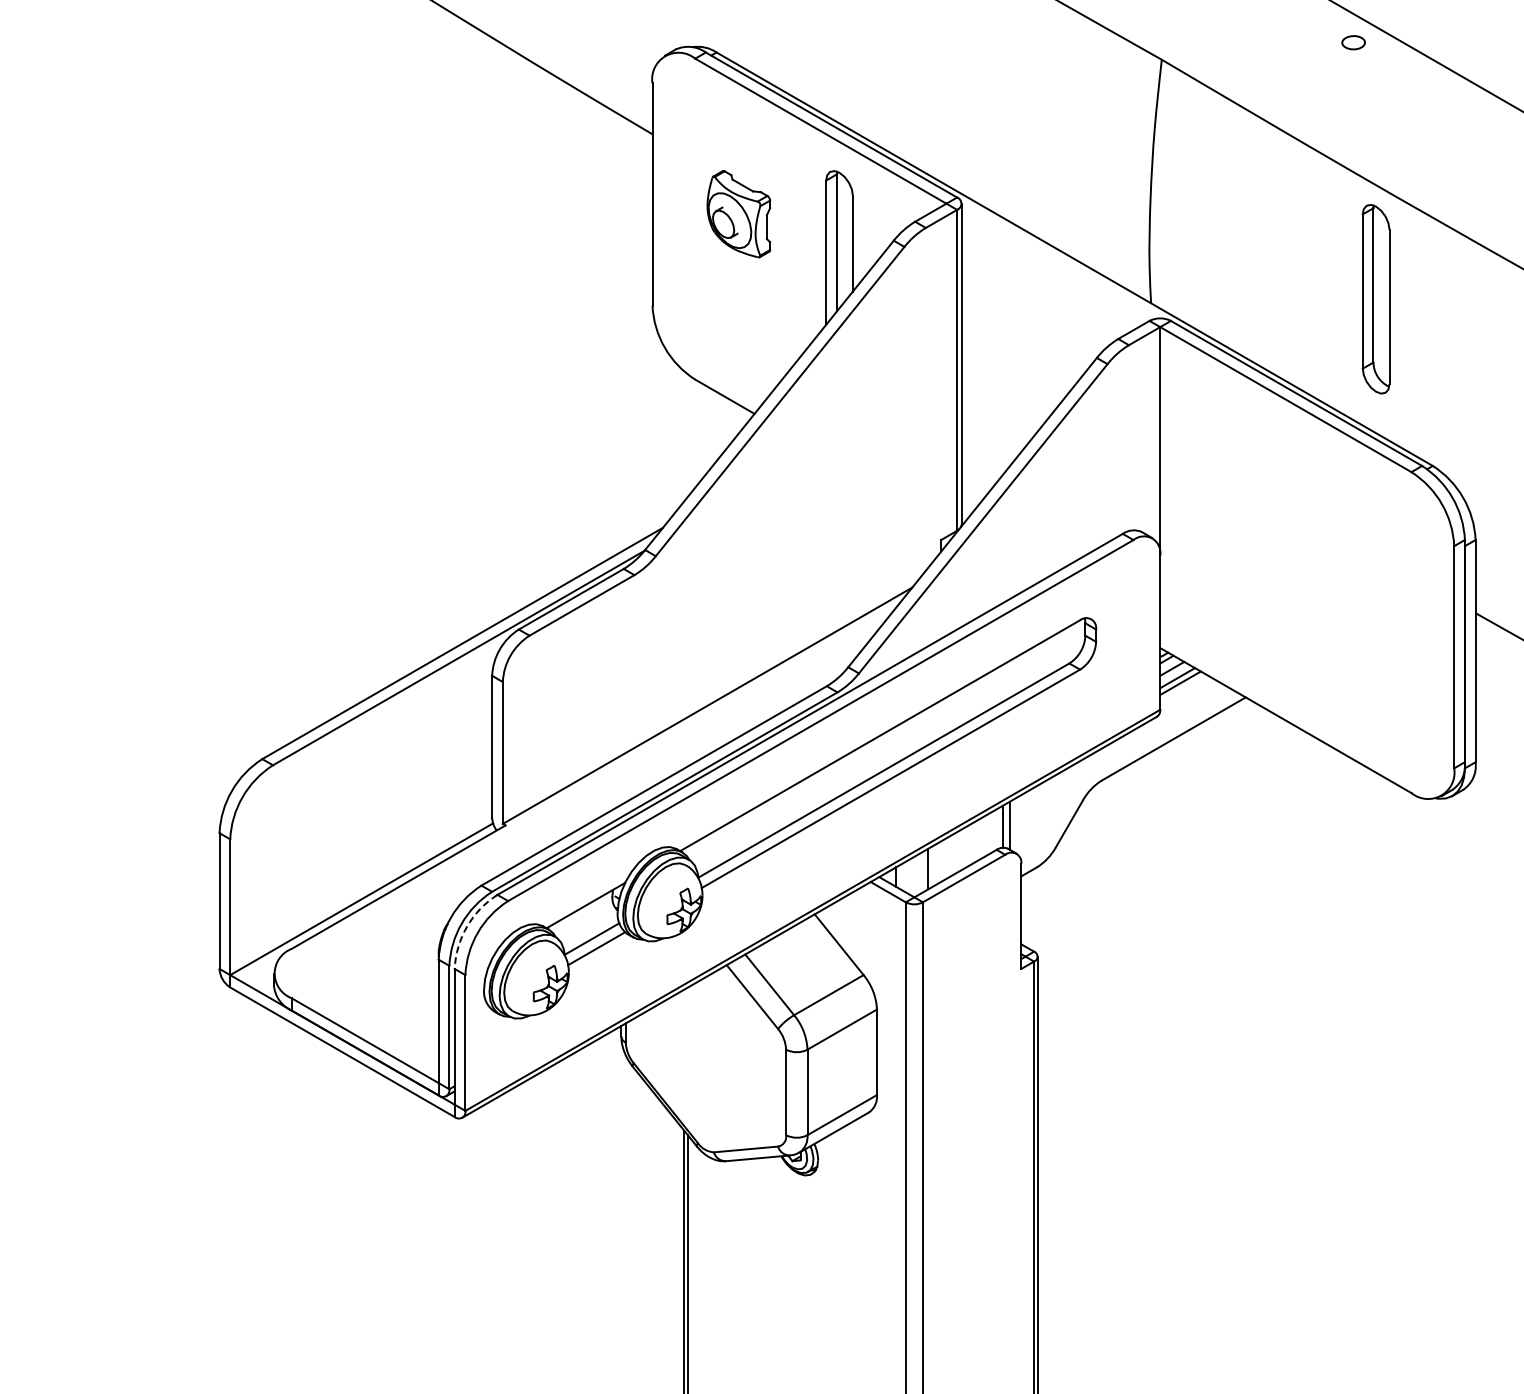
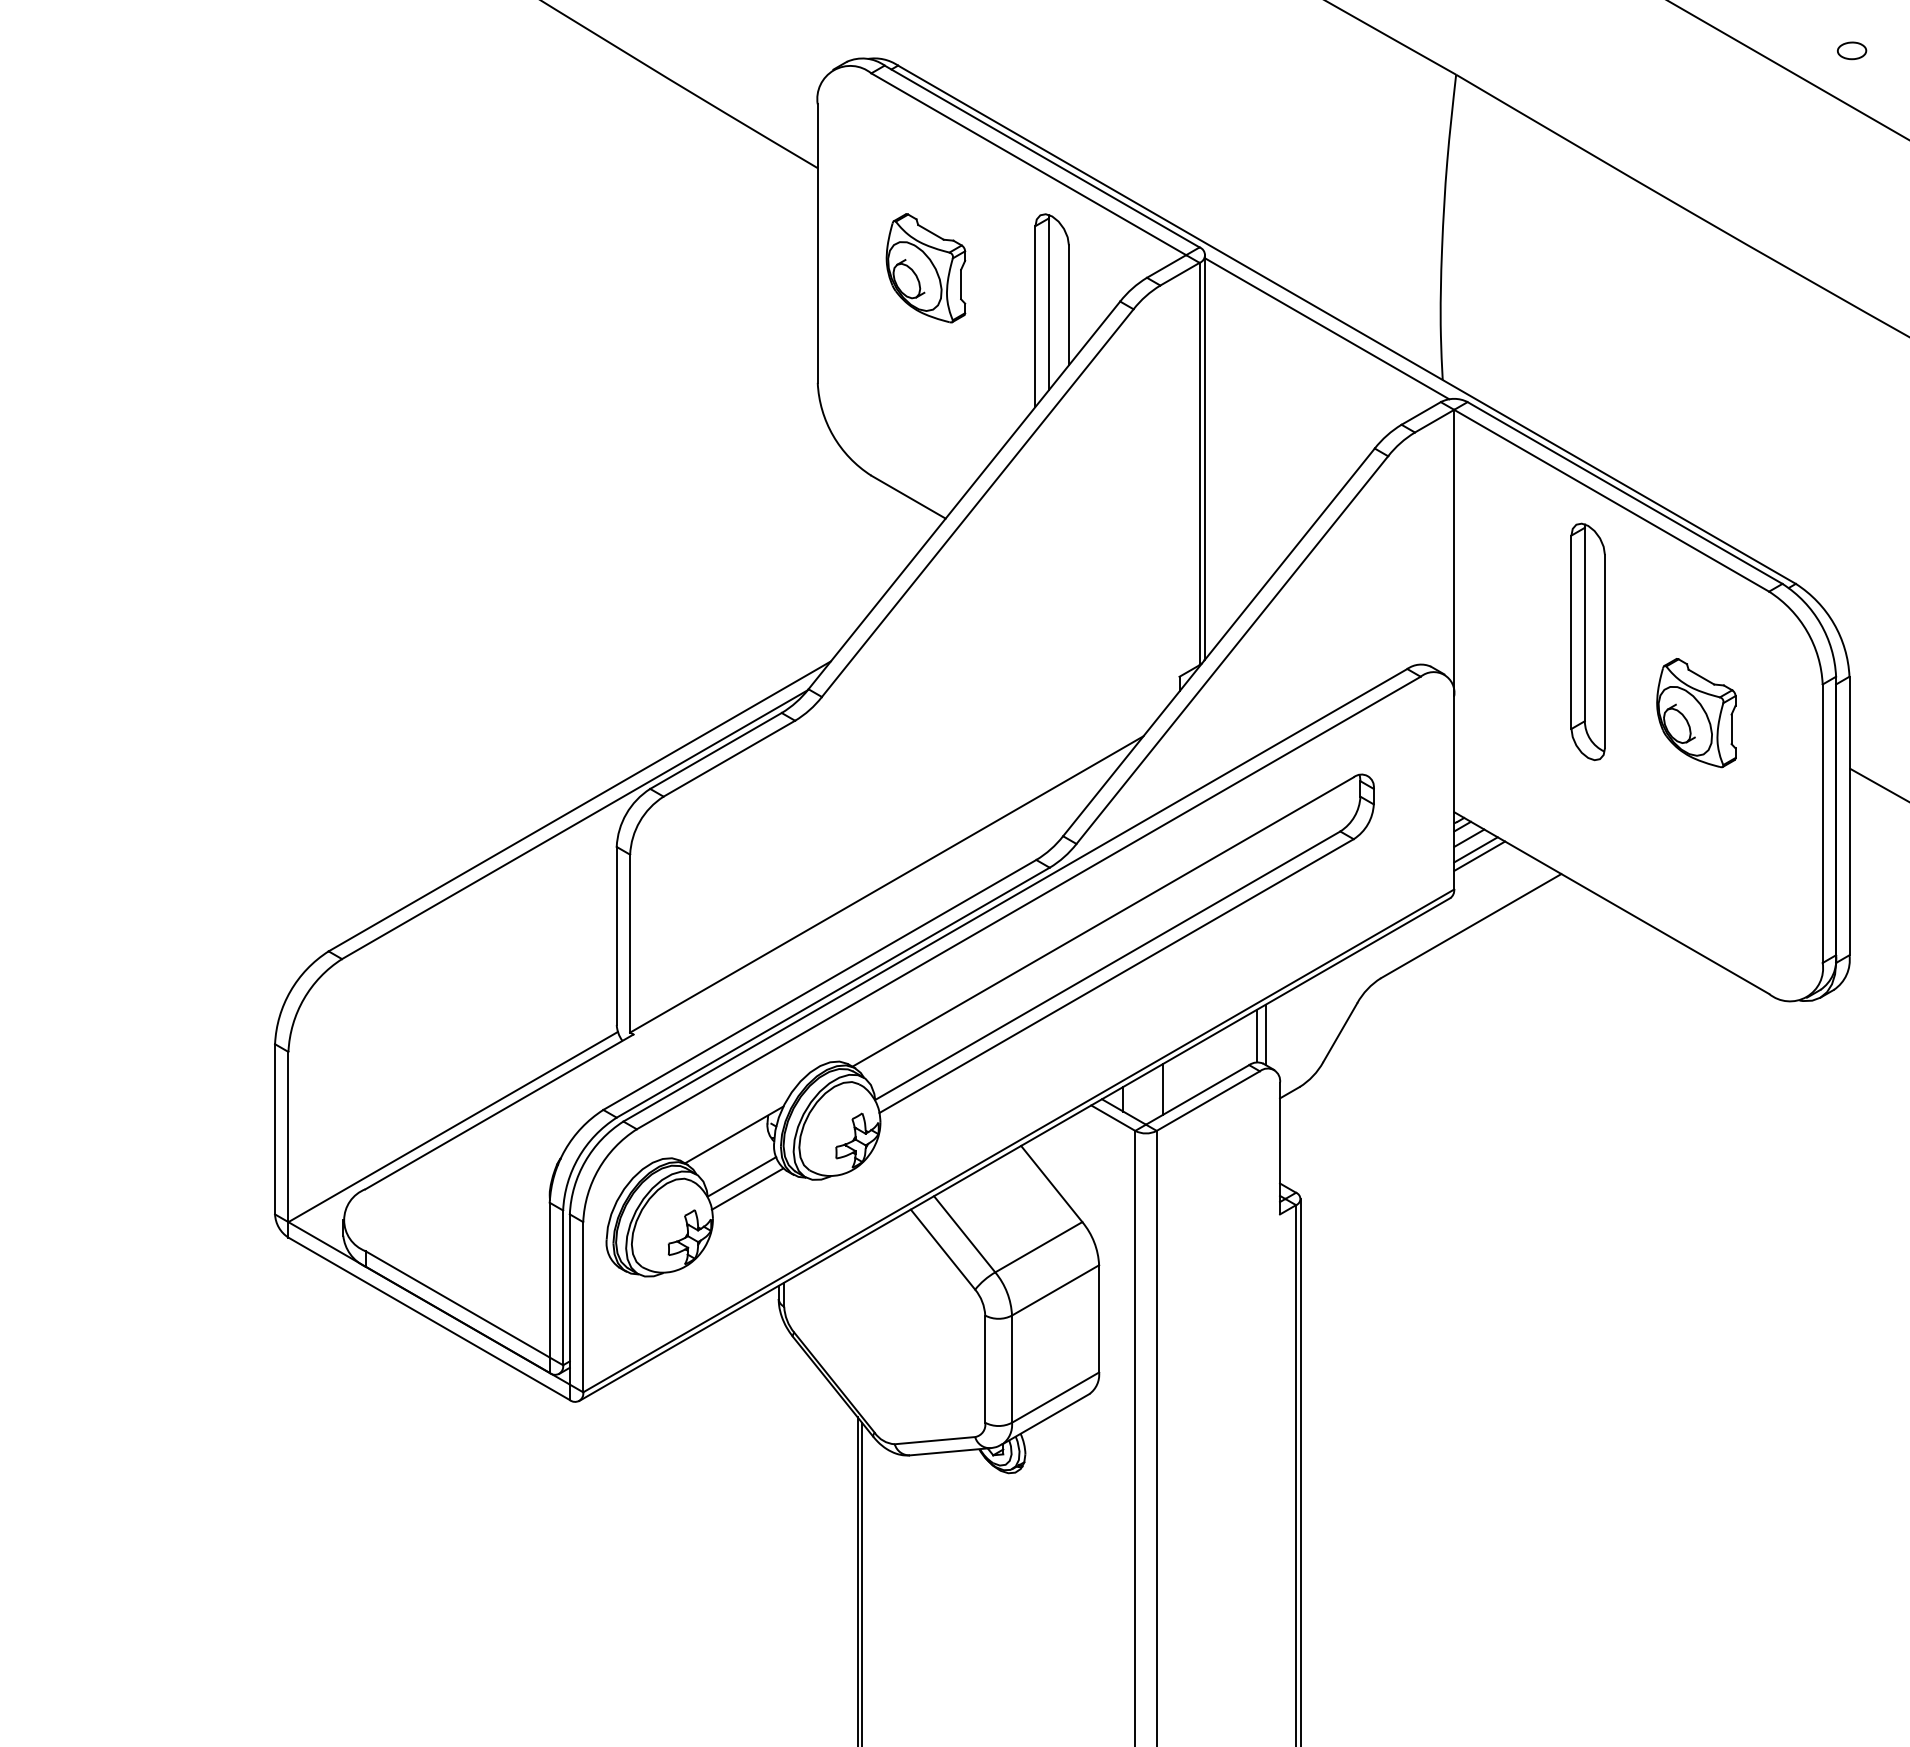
part: (1353, 42) -> (1851, 50), moved
line: (1058, 262) -> (1326, 328), added
part: (1375, 299) -> (1587, 642), moved
part: (1353, 568) -> (1696, 712), added
arc: (467, 926) -> (585, 1161), dashed -> solid

